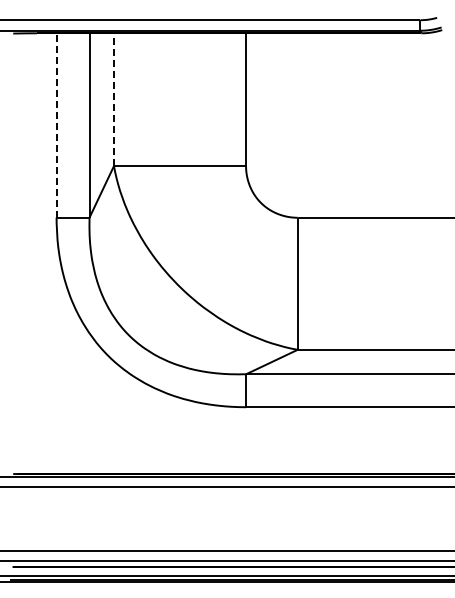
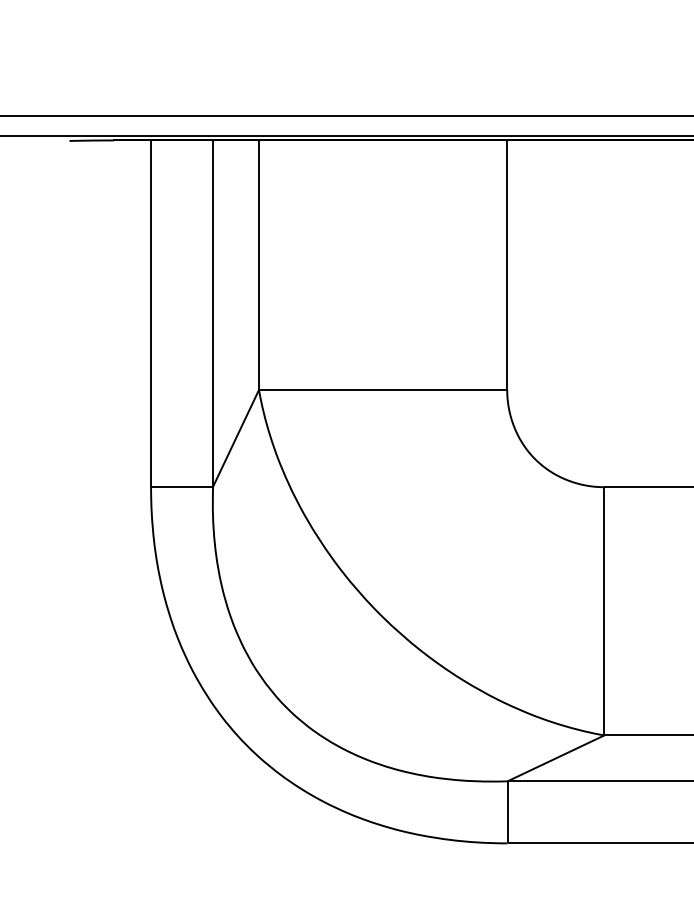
line: (114, 99) -> (259, 264), dashed -> solid
line: (56, 124) -> (150, 311), dashed -> solid

